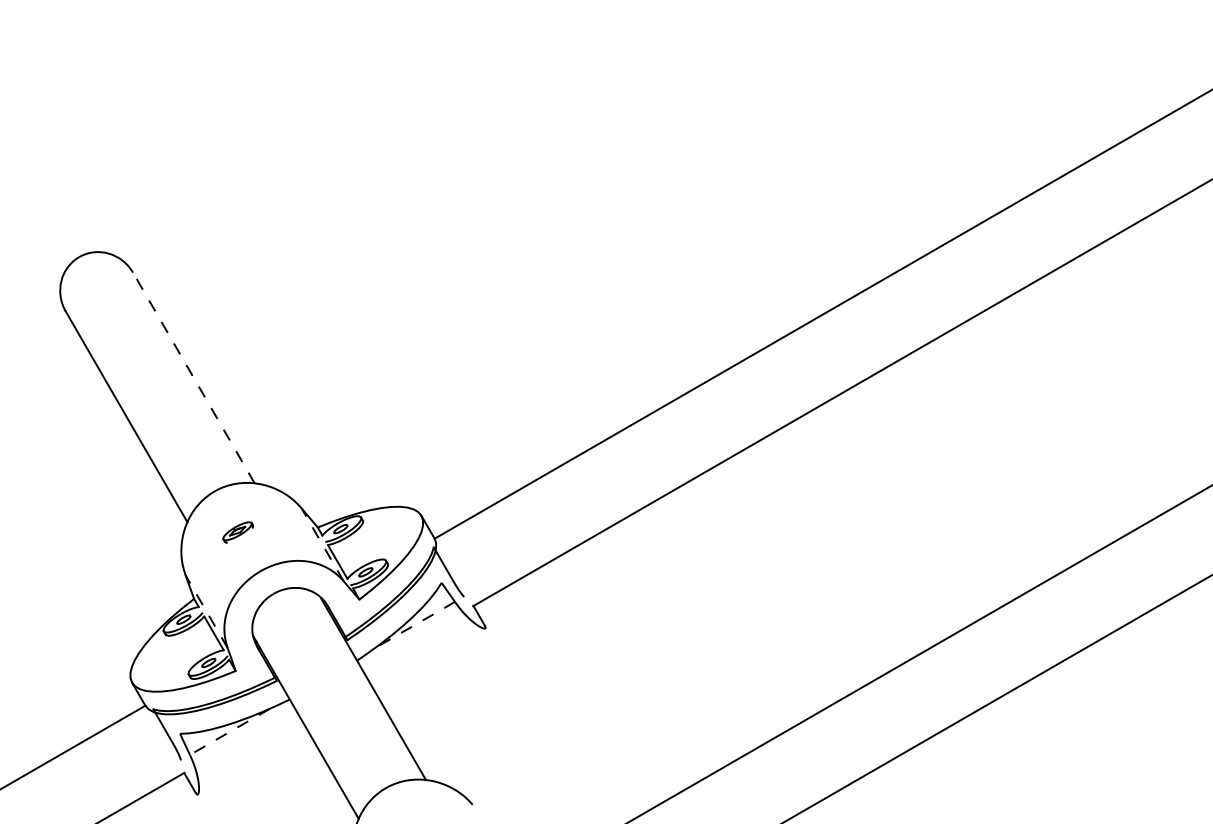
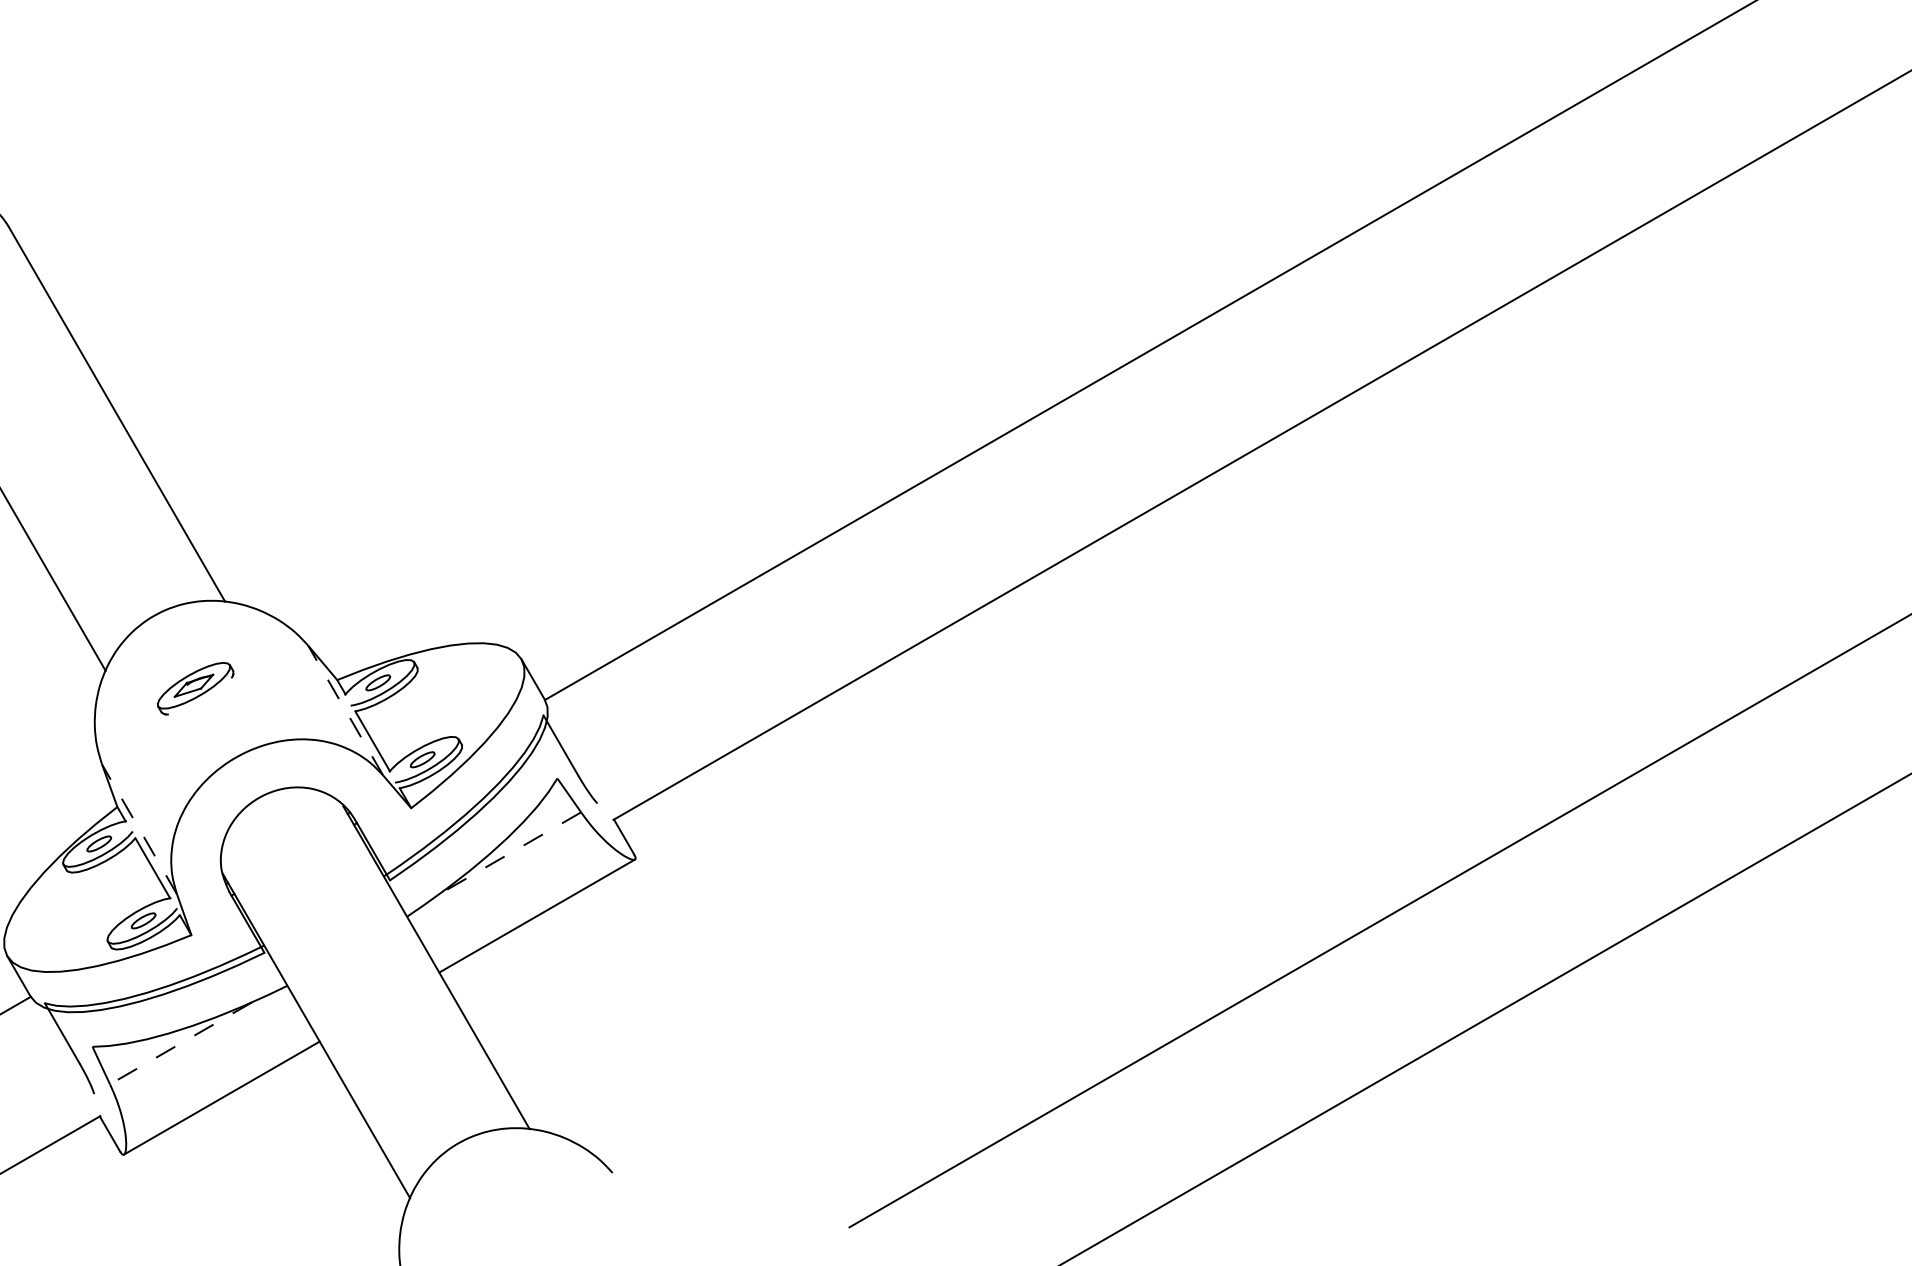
line: (193, 378) -> (116, 415), dashed -> solid
part: (238, 532) -> (196, 688), size x1.43
line: (430, 660) -> (537, 916), added
line: (252, 762) -> (221, 1097), added

